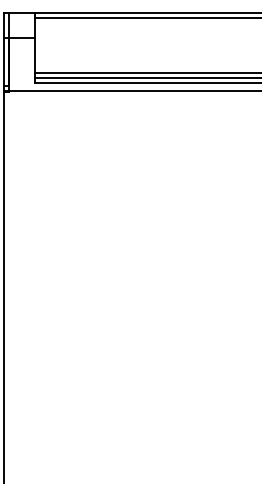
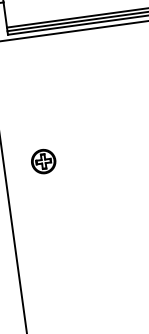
part: (59, 264) -> (43, 161), added

